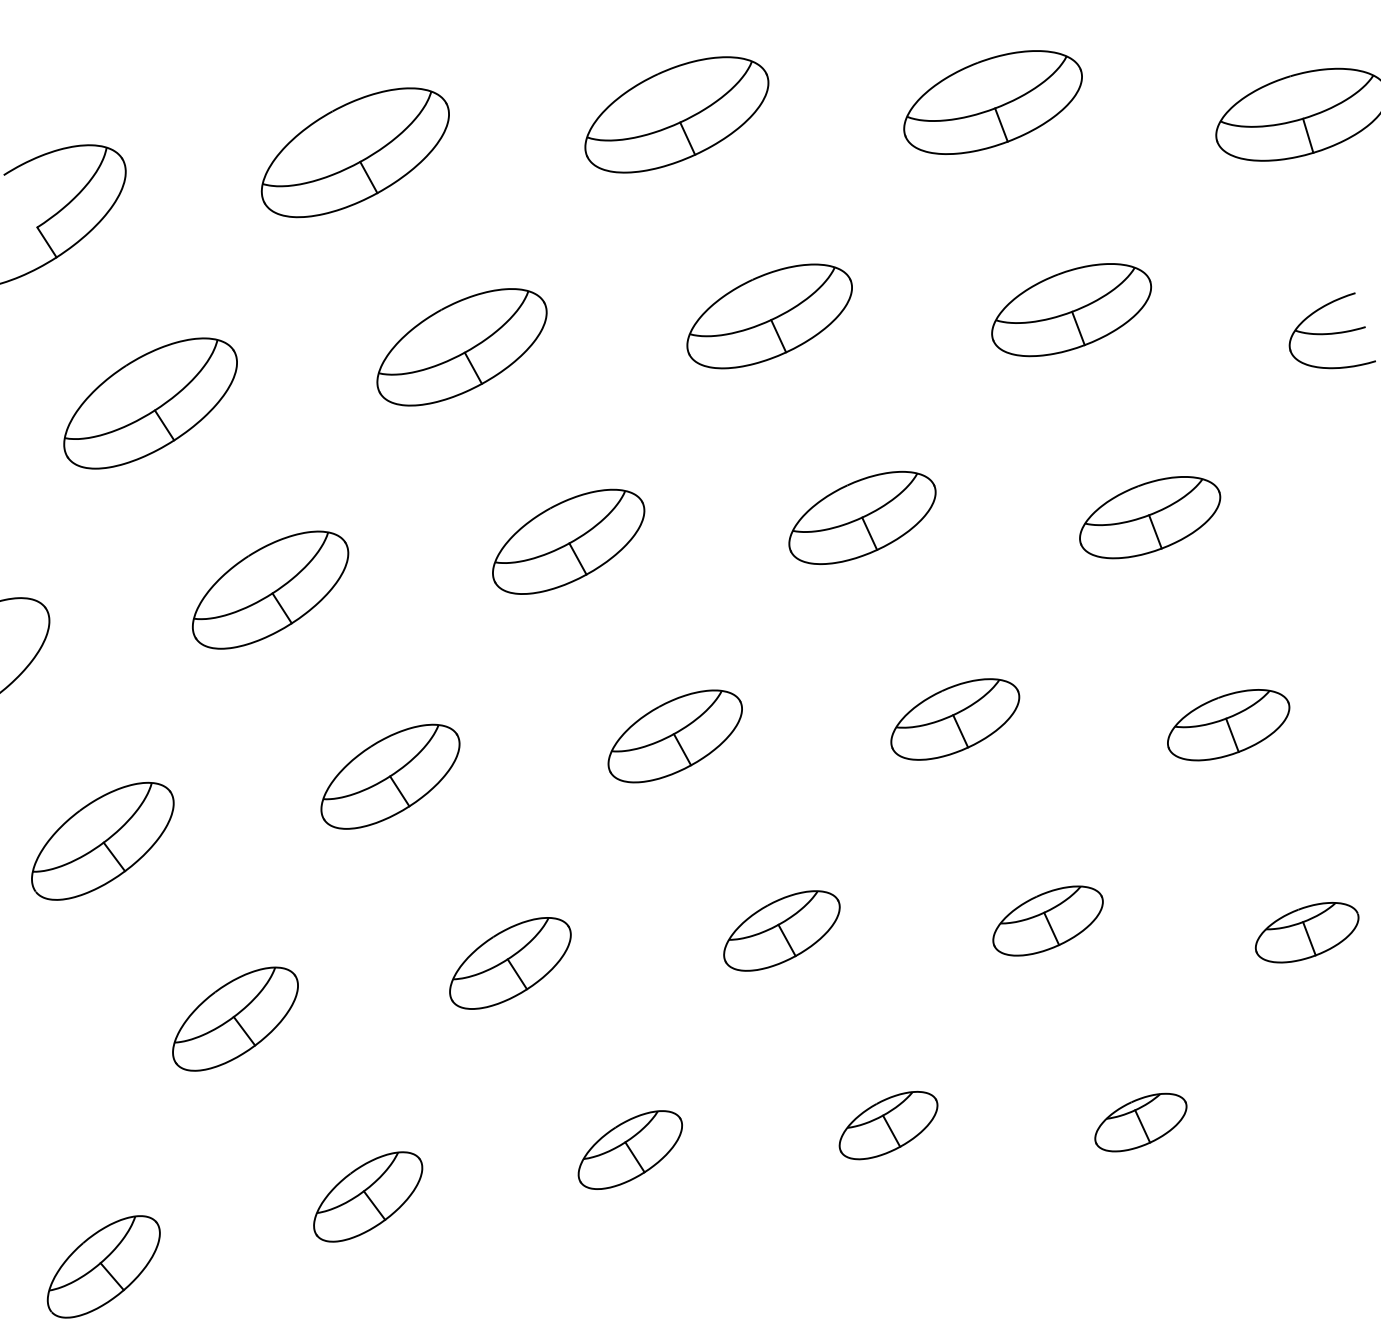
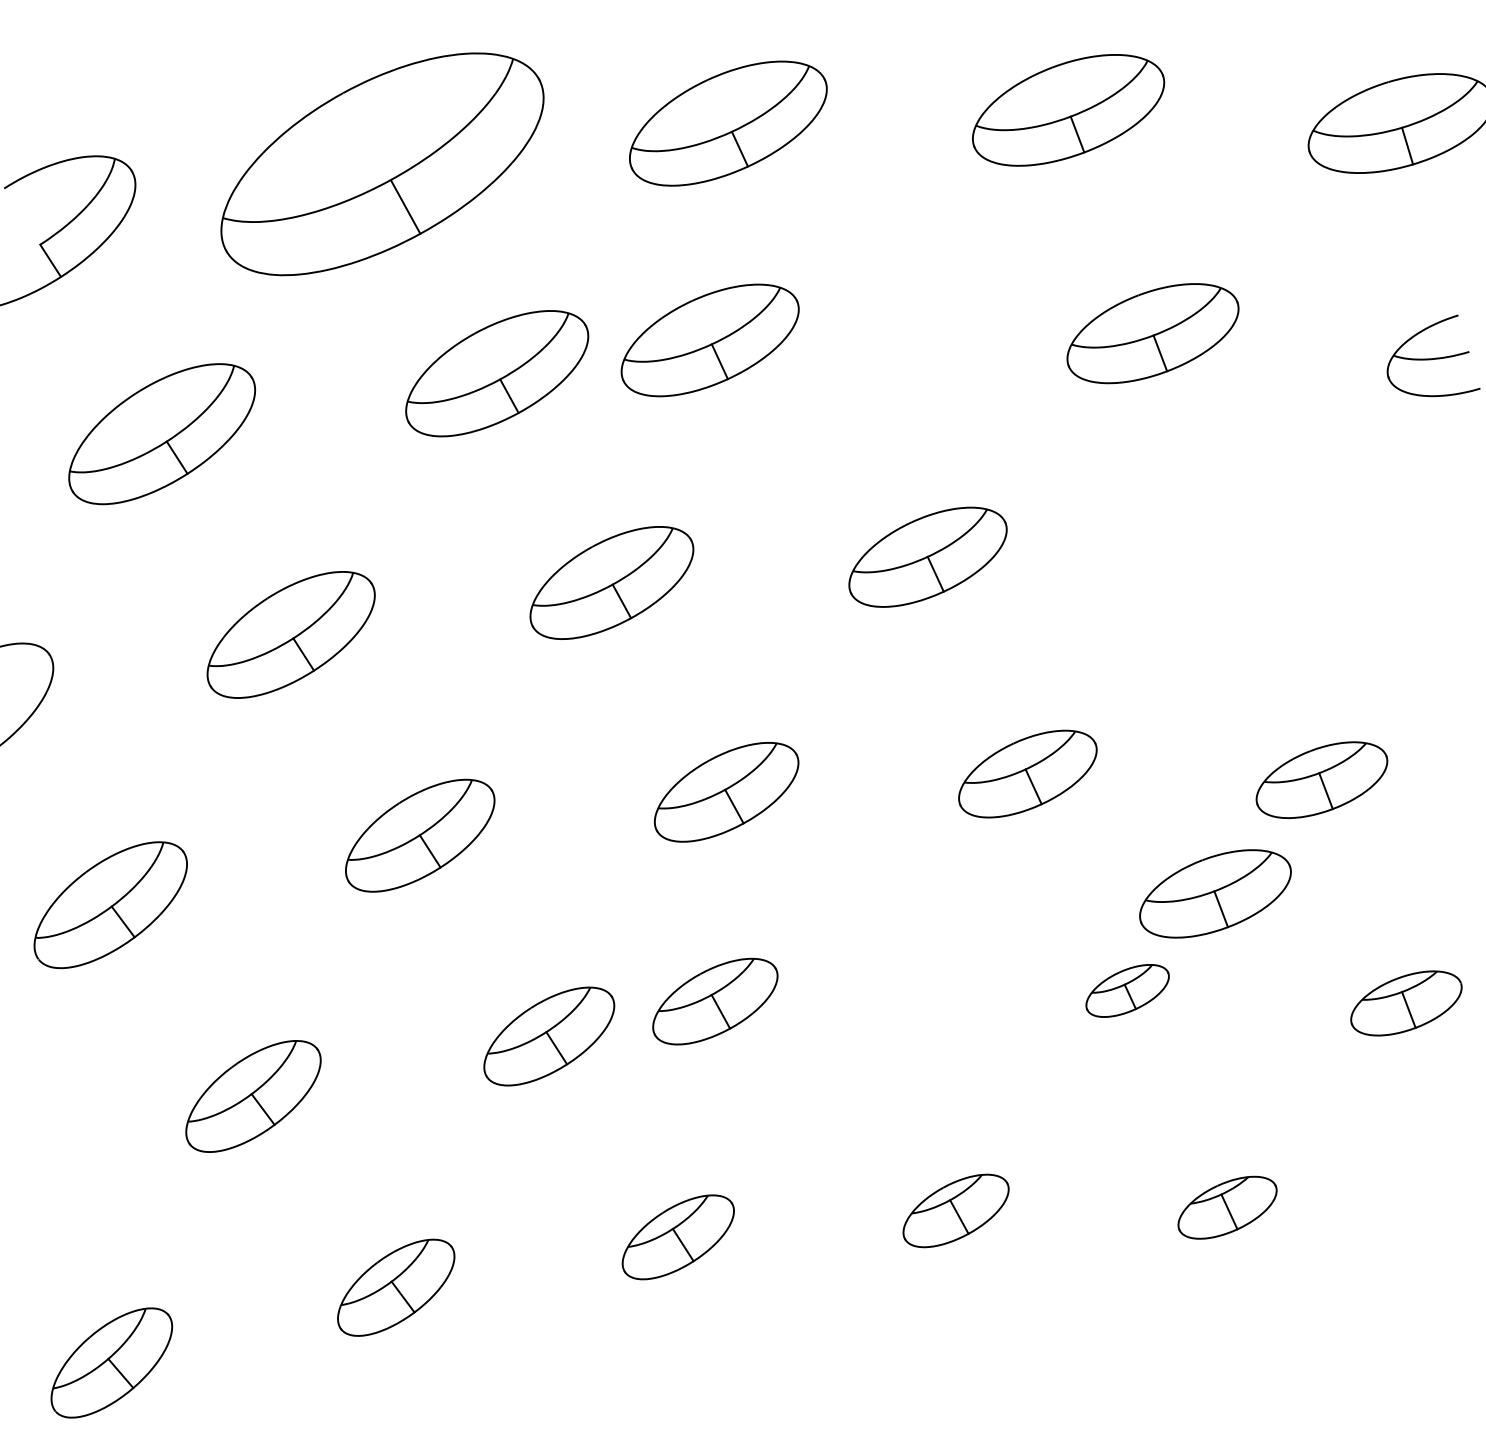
part: (355, 152) -> (382, 164), size x1.6
part: (769, 316) -> (709, 340), moved
part: (1150, 517) -> (1215, 893), moved
part: (1047, 920) -> (1127, 990), size x0.7
part: (782, 930) -> (715, 1001), moved

